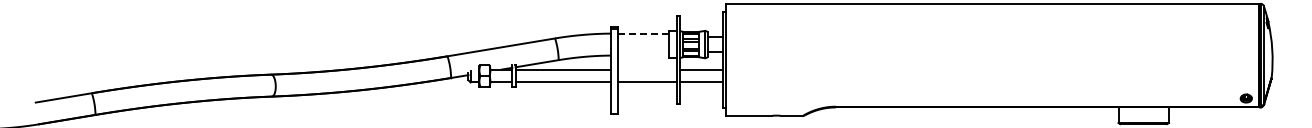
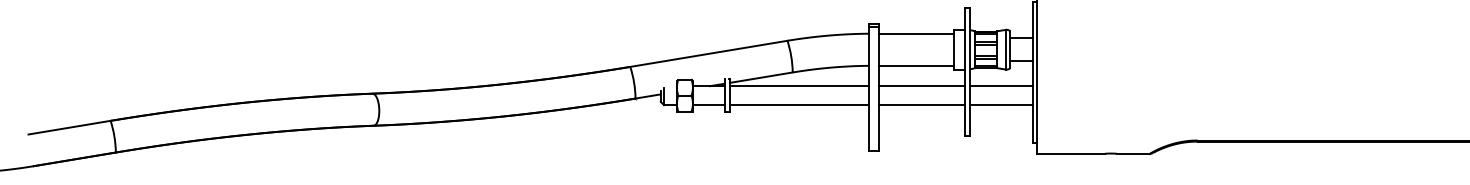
line: (643, 33) -> (916, 33), dashed -> solid
line: (643, 55) -> (916, 65), added
line: (646, 69) -> (921, 86), added

